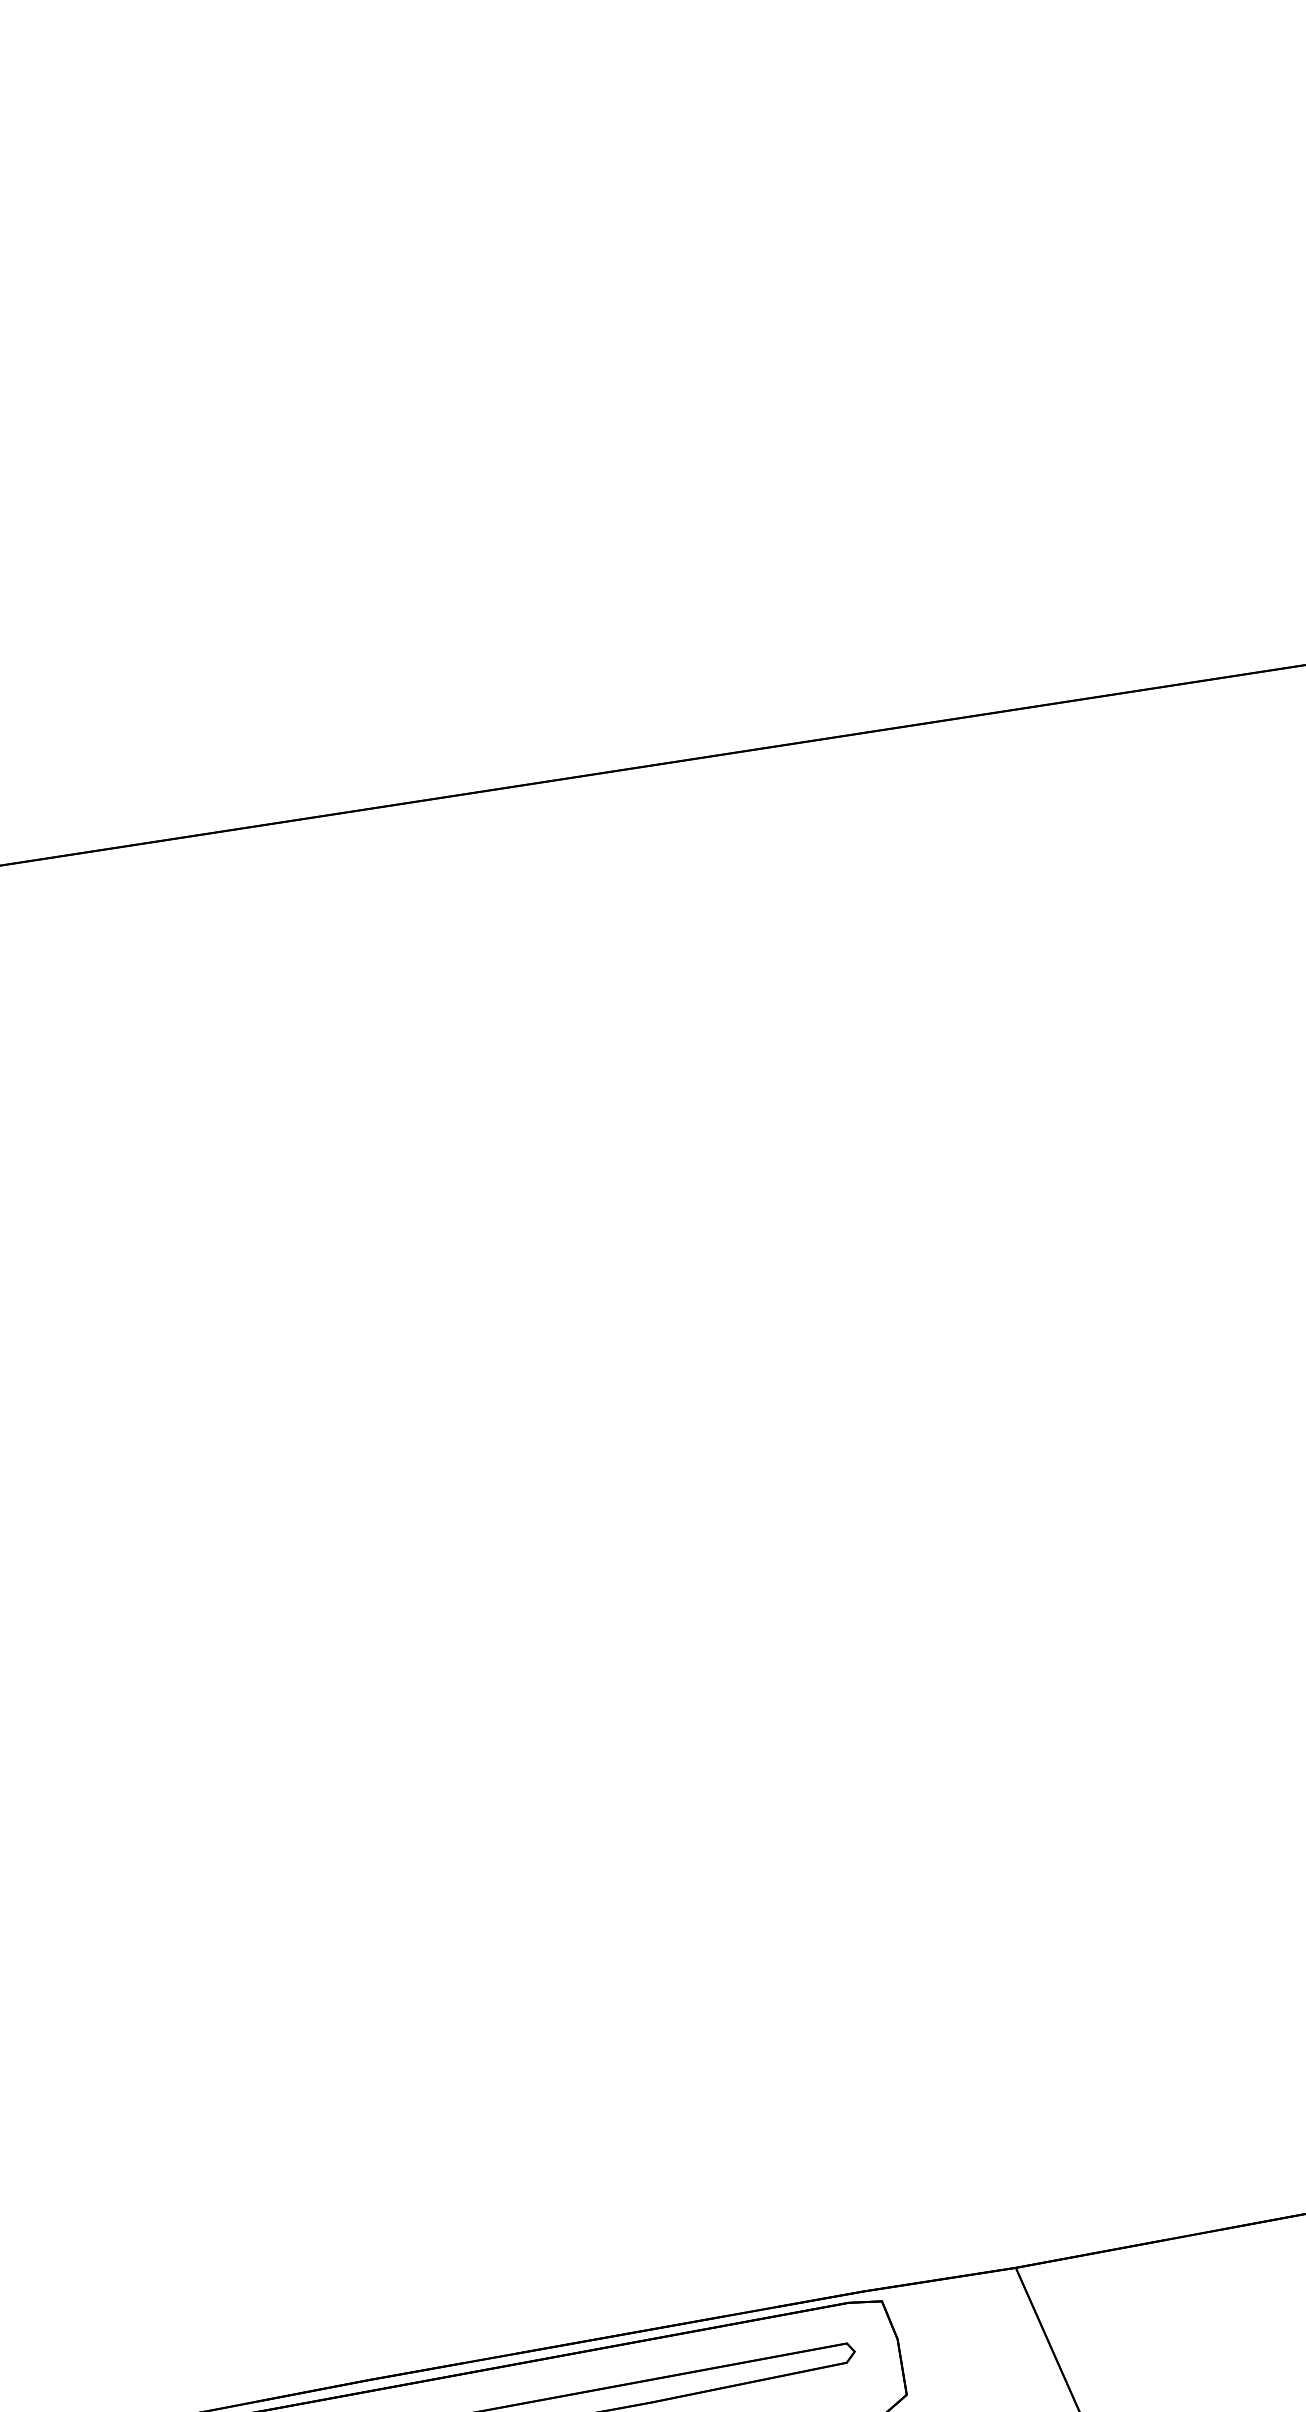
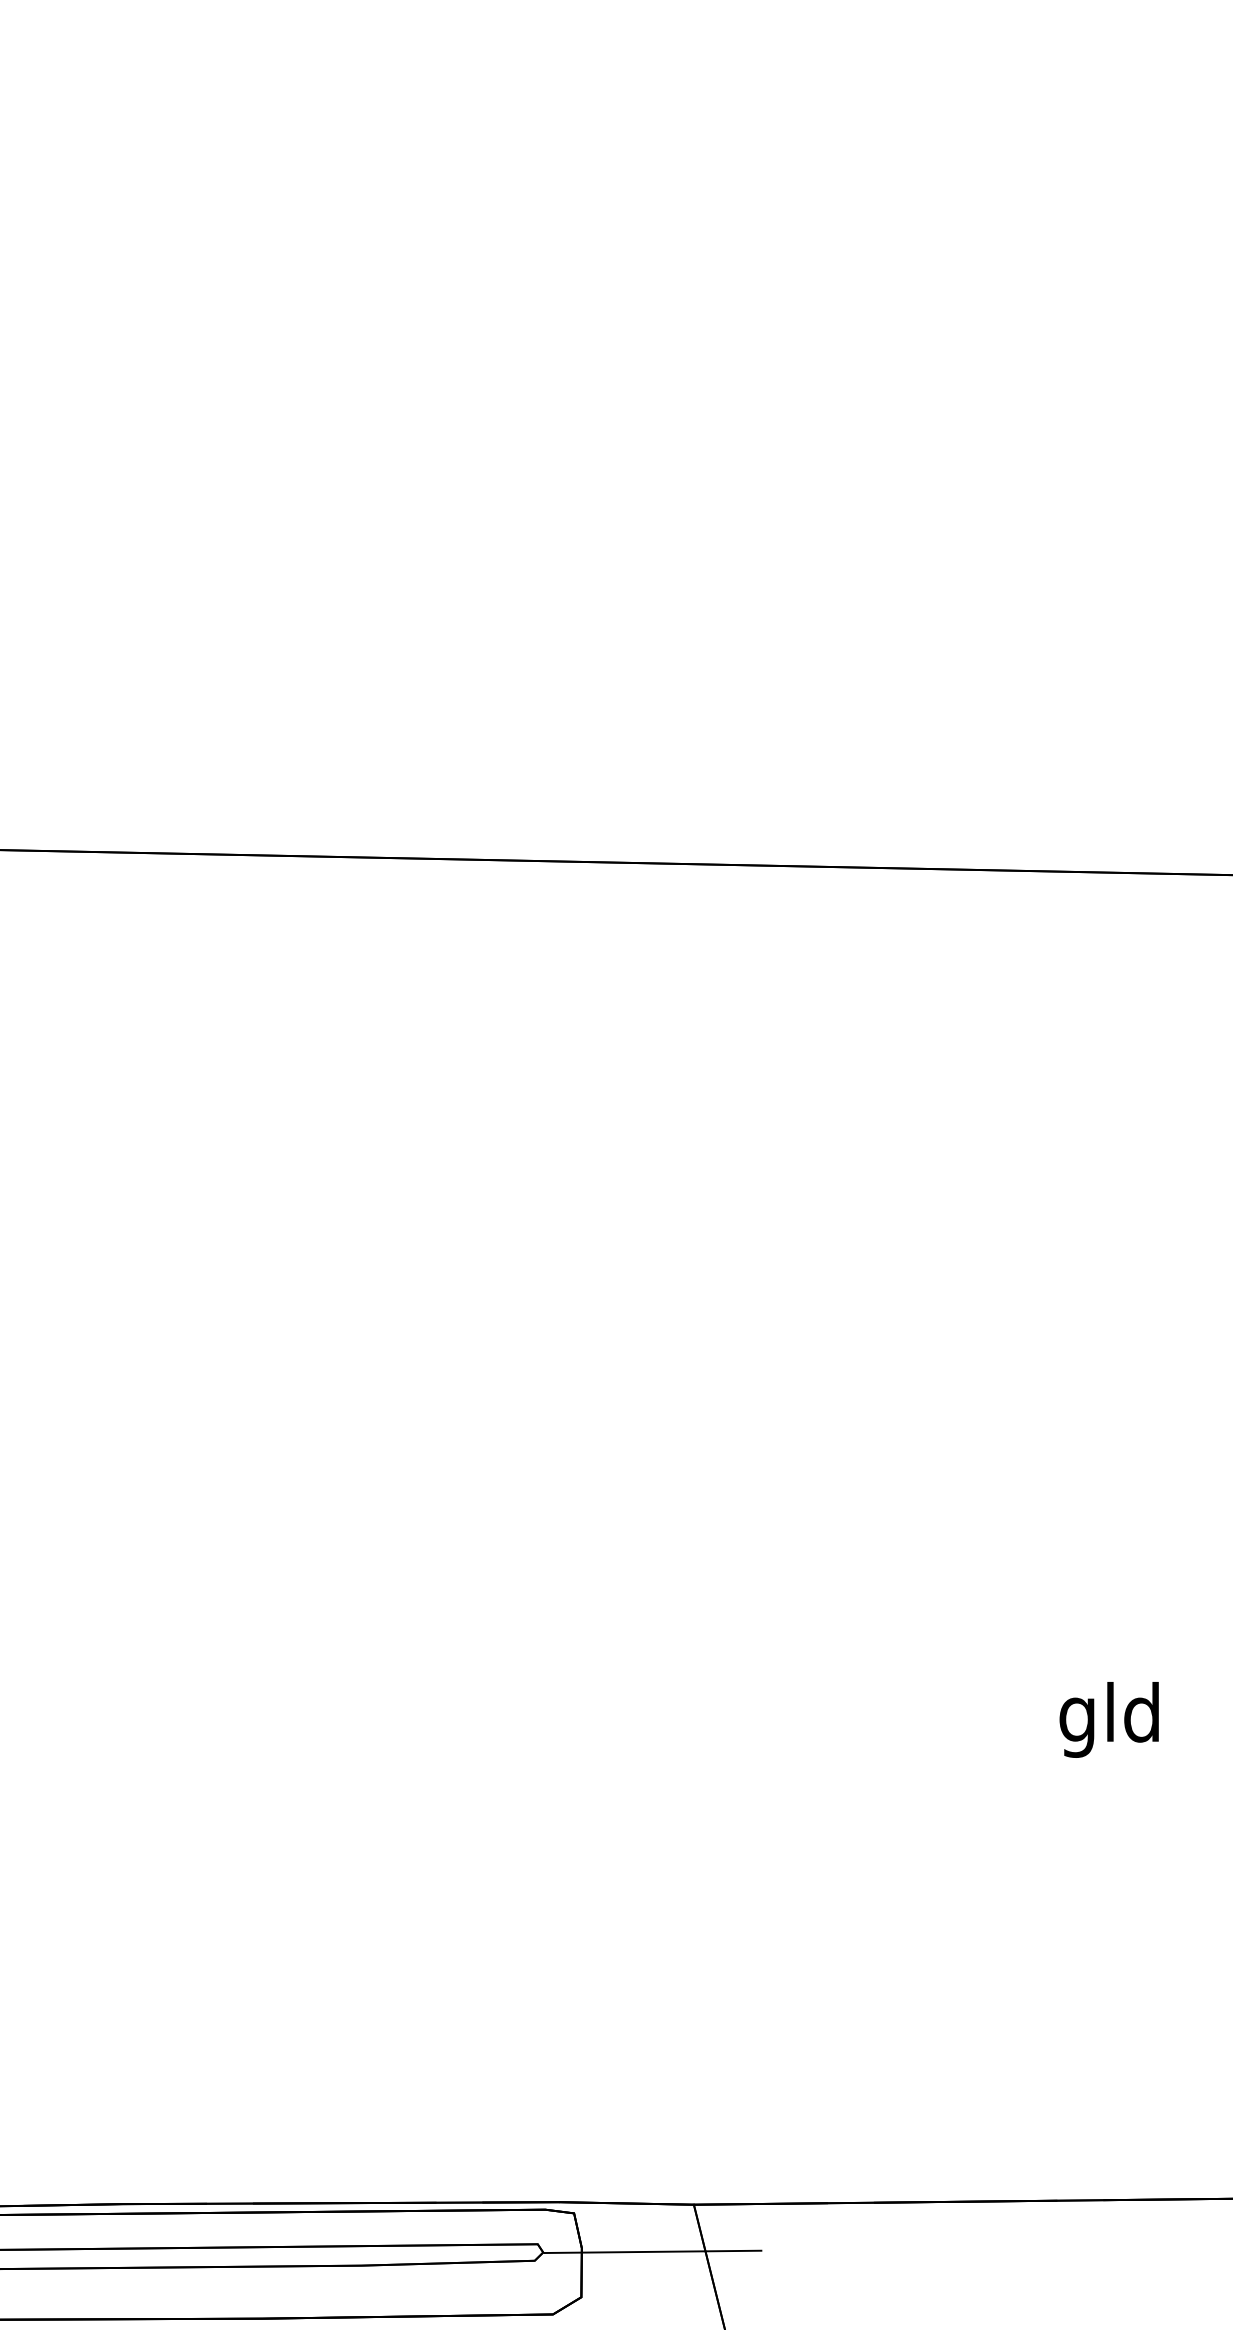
line: (978, 2329) -> (652, 2251), added

